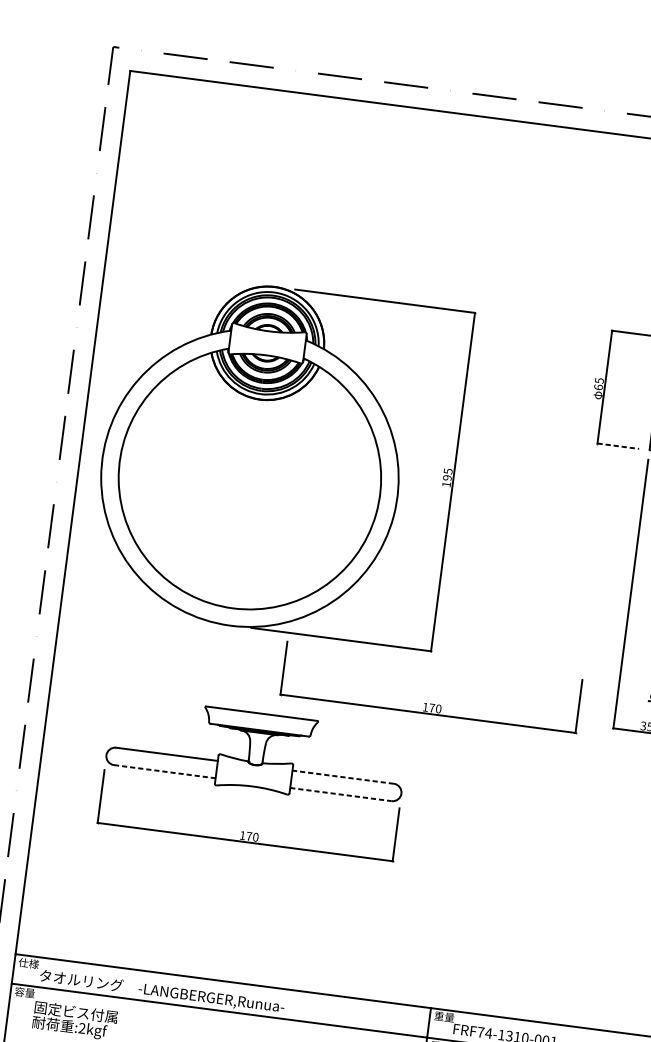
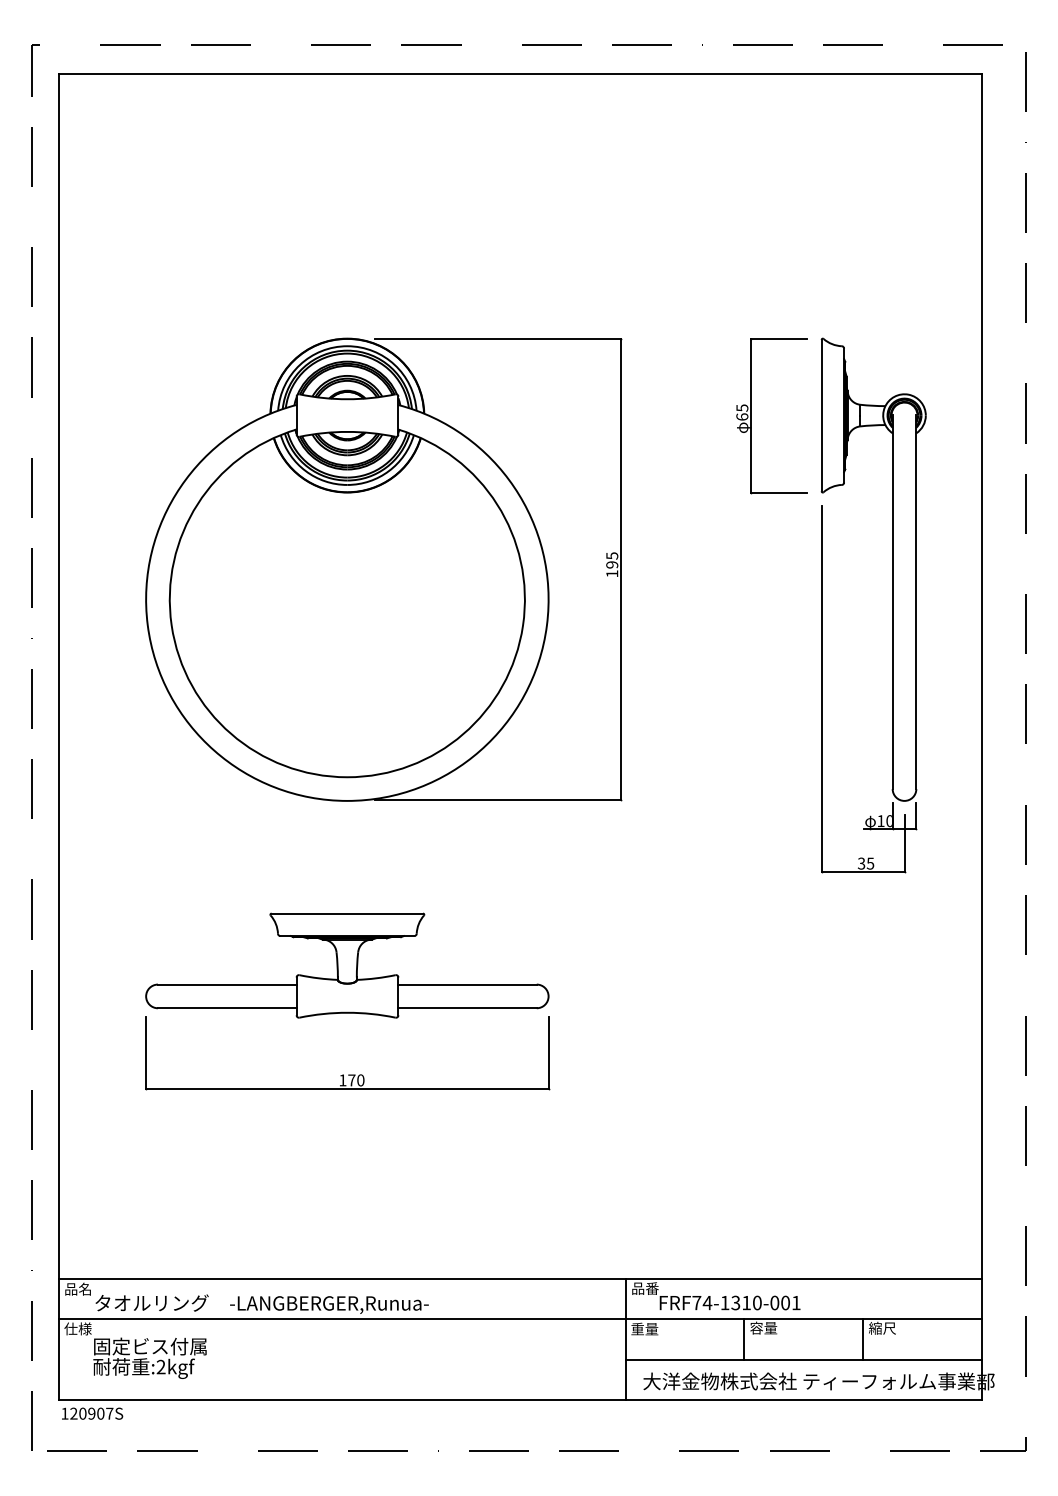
line: (618, 446) -> (779, 492), dashed -> solid
part: (279, 459) -> (383, 569), moved
part: (430, 703) -> (571, 870), removed
line: (164, 771) -> (227, 1008), dashed -> solid
line: (343, 777) -> (467, 984), dashed -> solid
line: (341, 794) -> (468, 1008), dashed -> solid
text: (28, 962) -> (77, 1288), 仕様 -> 品名
text: (24, 992) -> (77, 1328), 容量 -> 仕様
text: (443, 1016) -> (644, 1288), 重量 -> 品番

